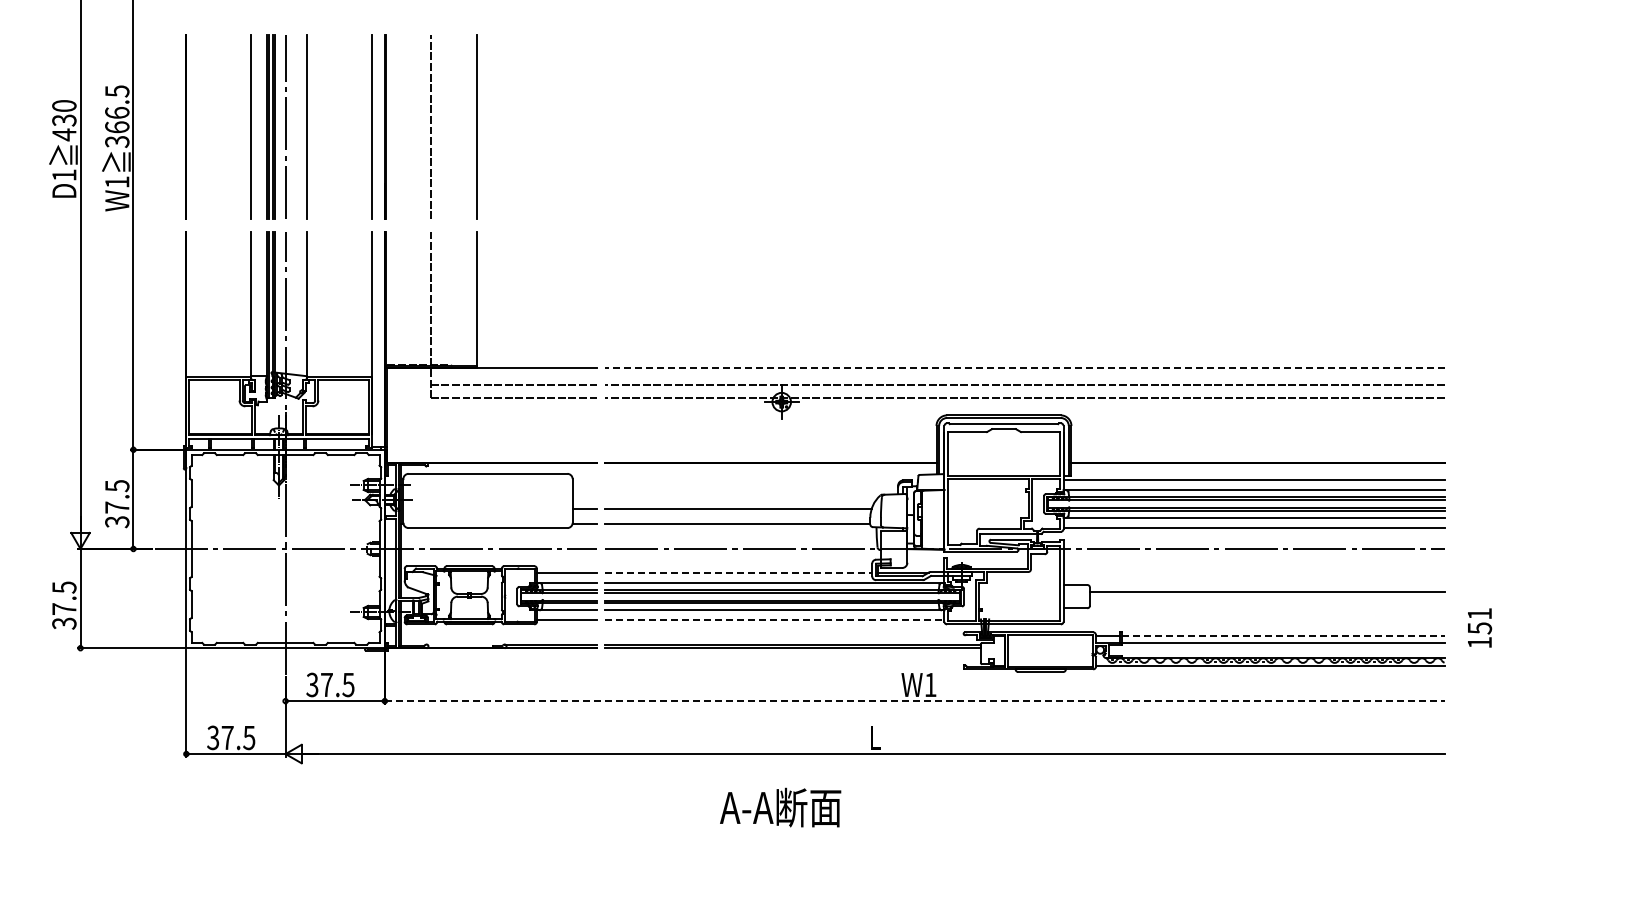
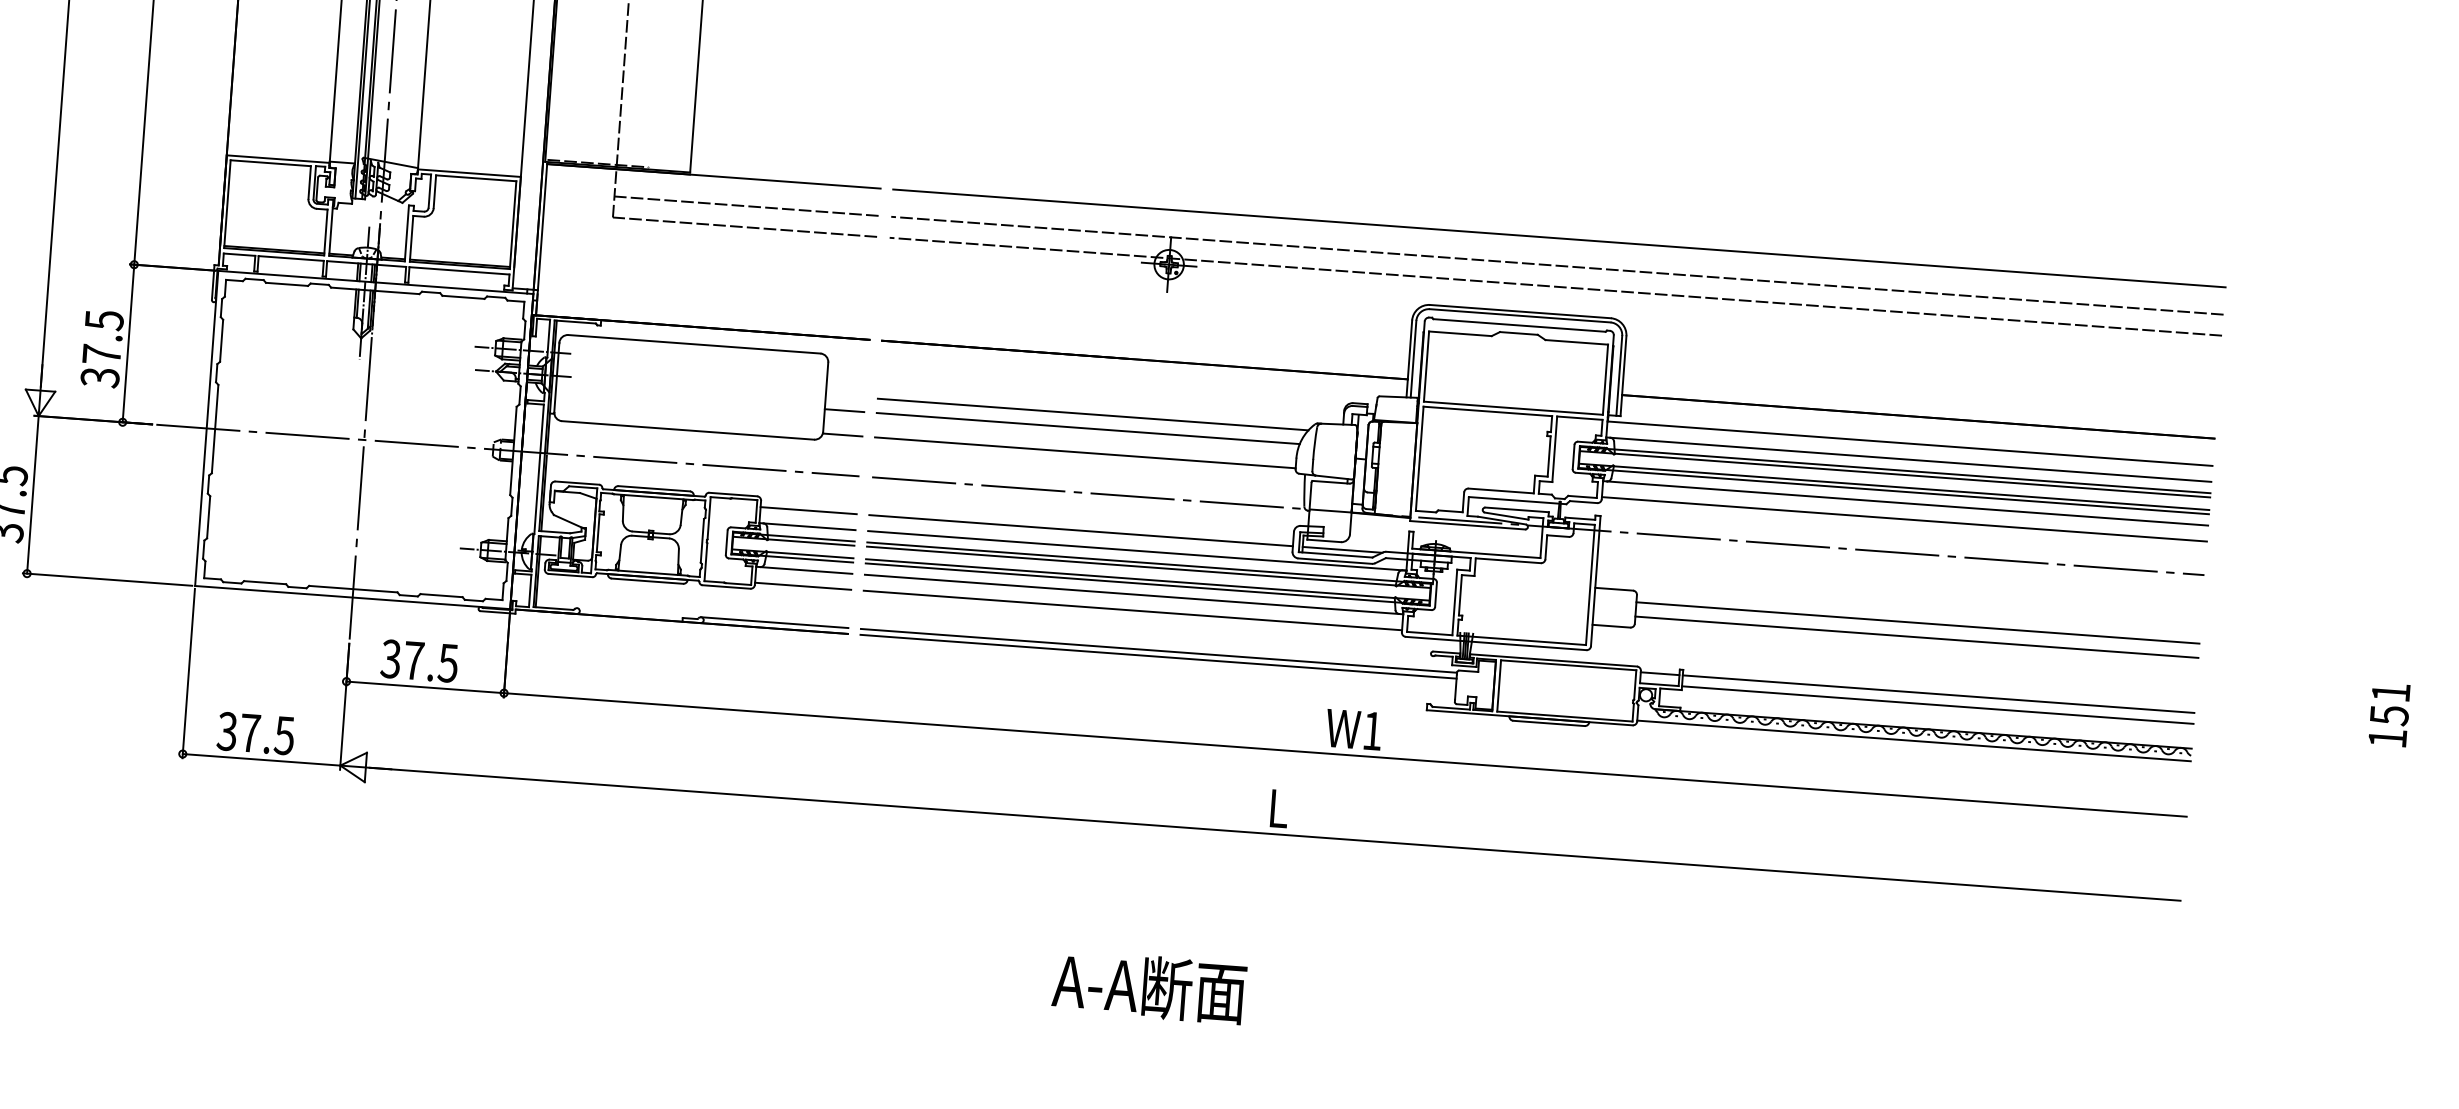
line: (1024, 367) -> (1558, 237), dashed -> solid
line: (740, 499) -> (1092, 414), added
line: (739, 572) -> (1082, 530), dashed -> solid
line: (1266, 601) -> (1915, 637), added
line: (774, 620) -> (1132, 610), dashed -> solid
text: (1480, 627) -> (2390, 714), moved
line: (1283, 635) -> (1938, 693), dashed -> solid
line: (914, 701) -> (1345, 755), dashed -> solid
text: (780, 807) -> (1149, 986), moved

